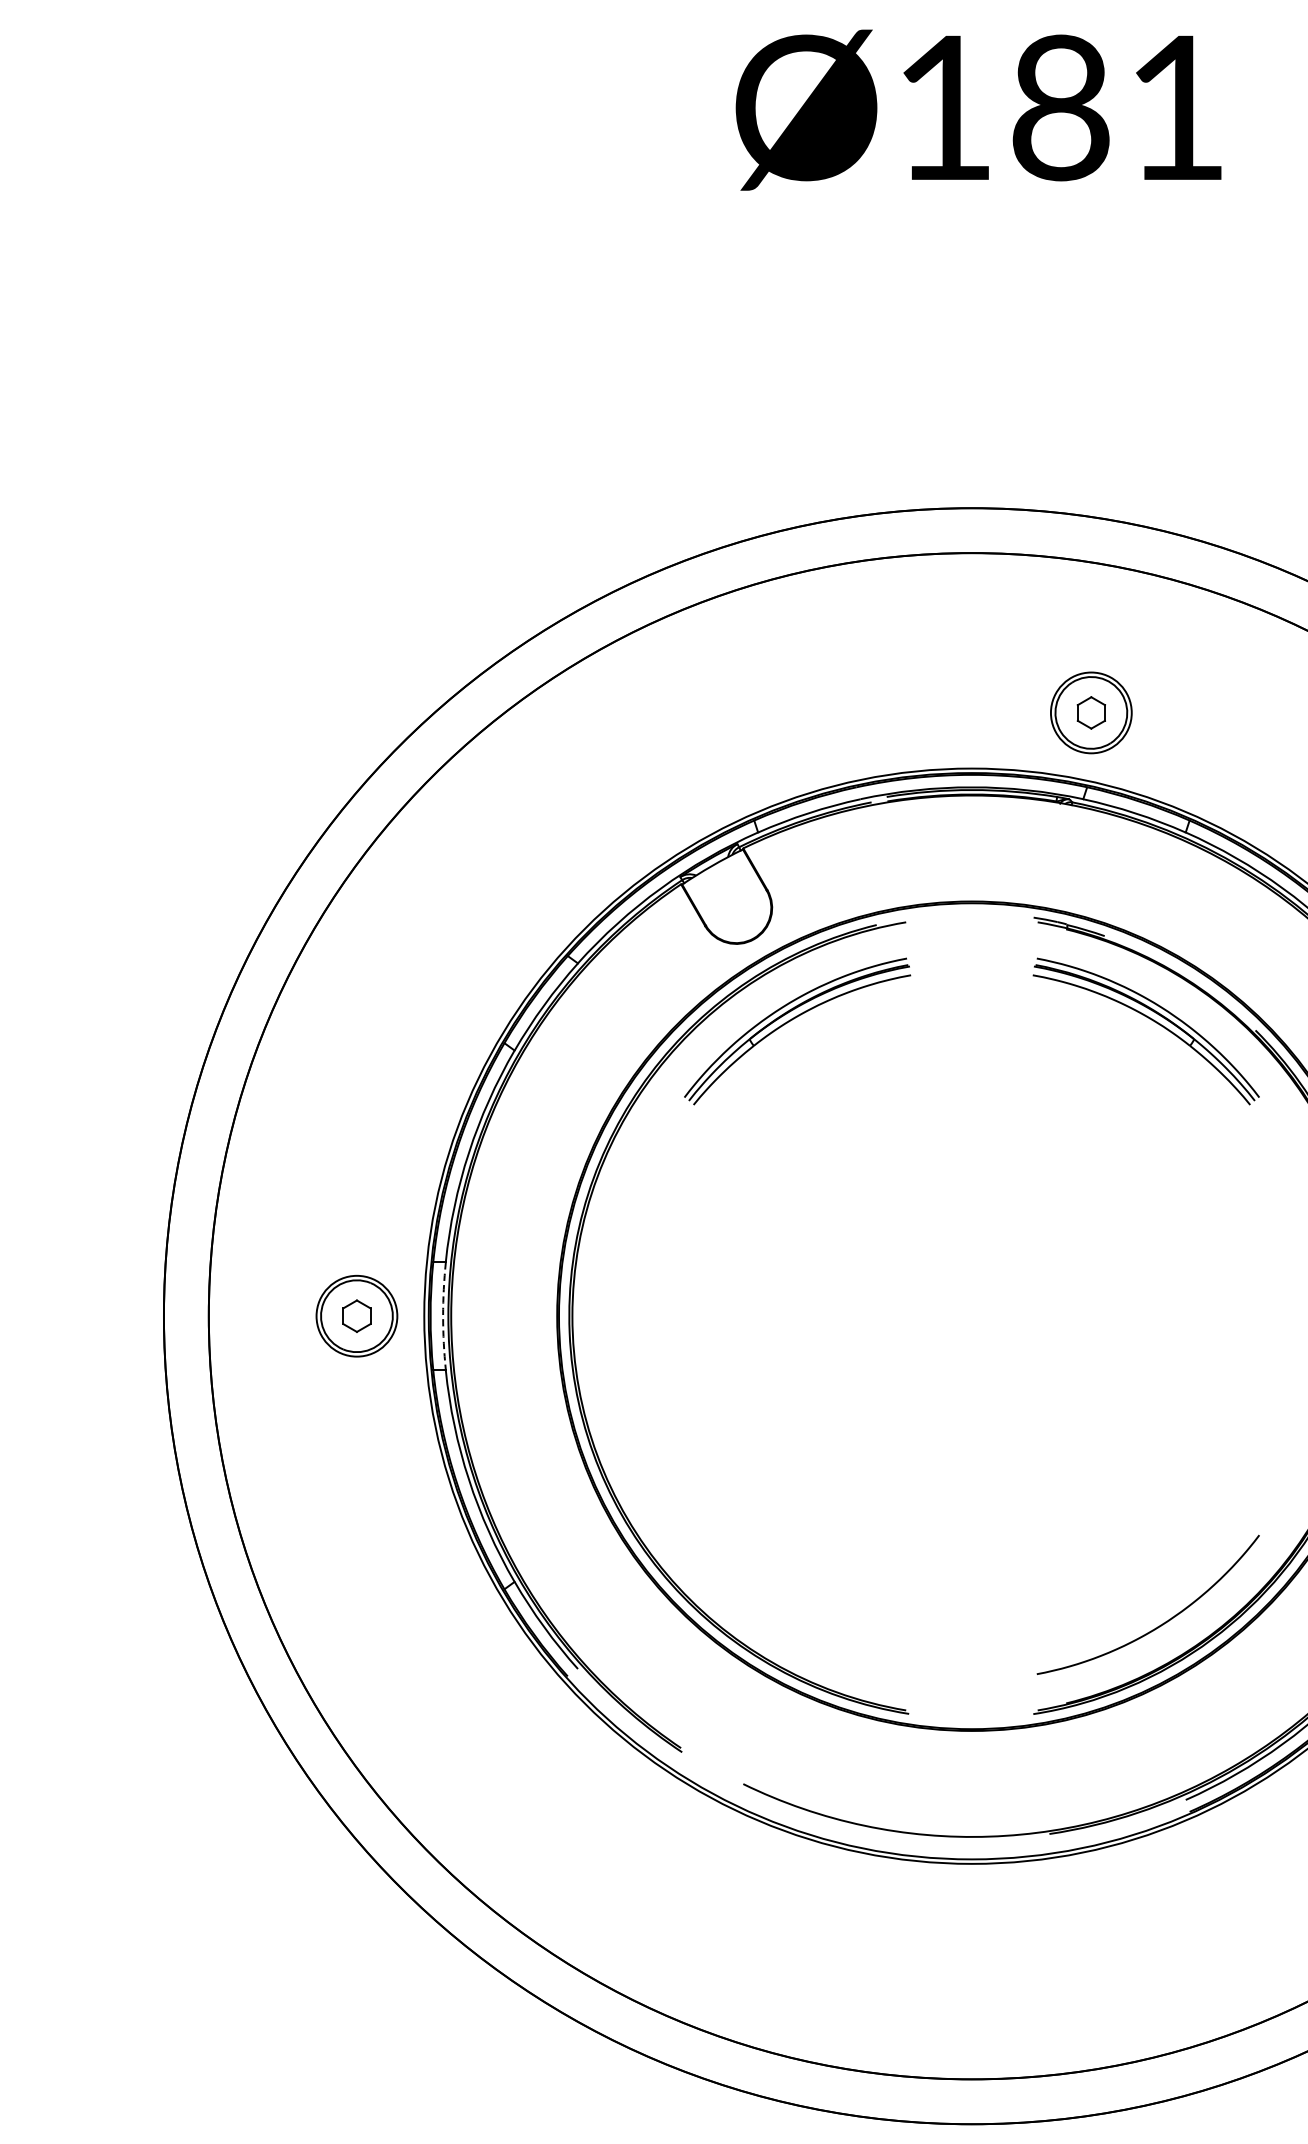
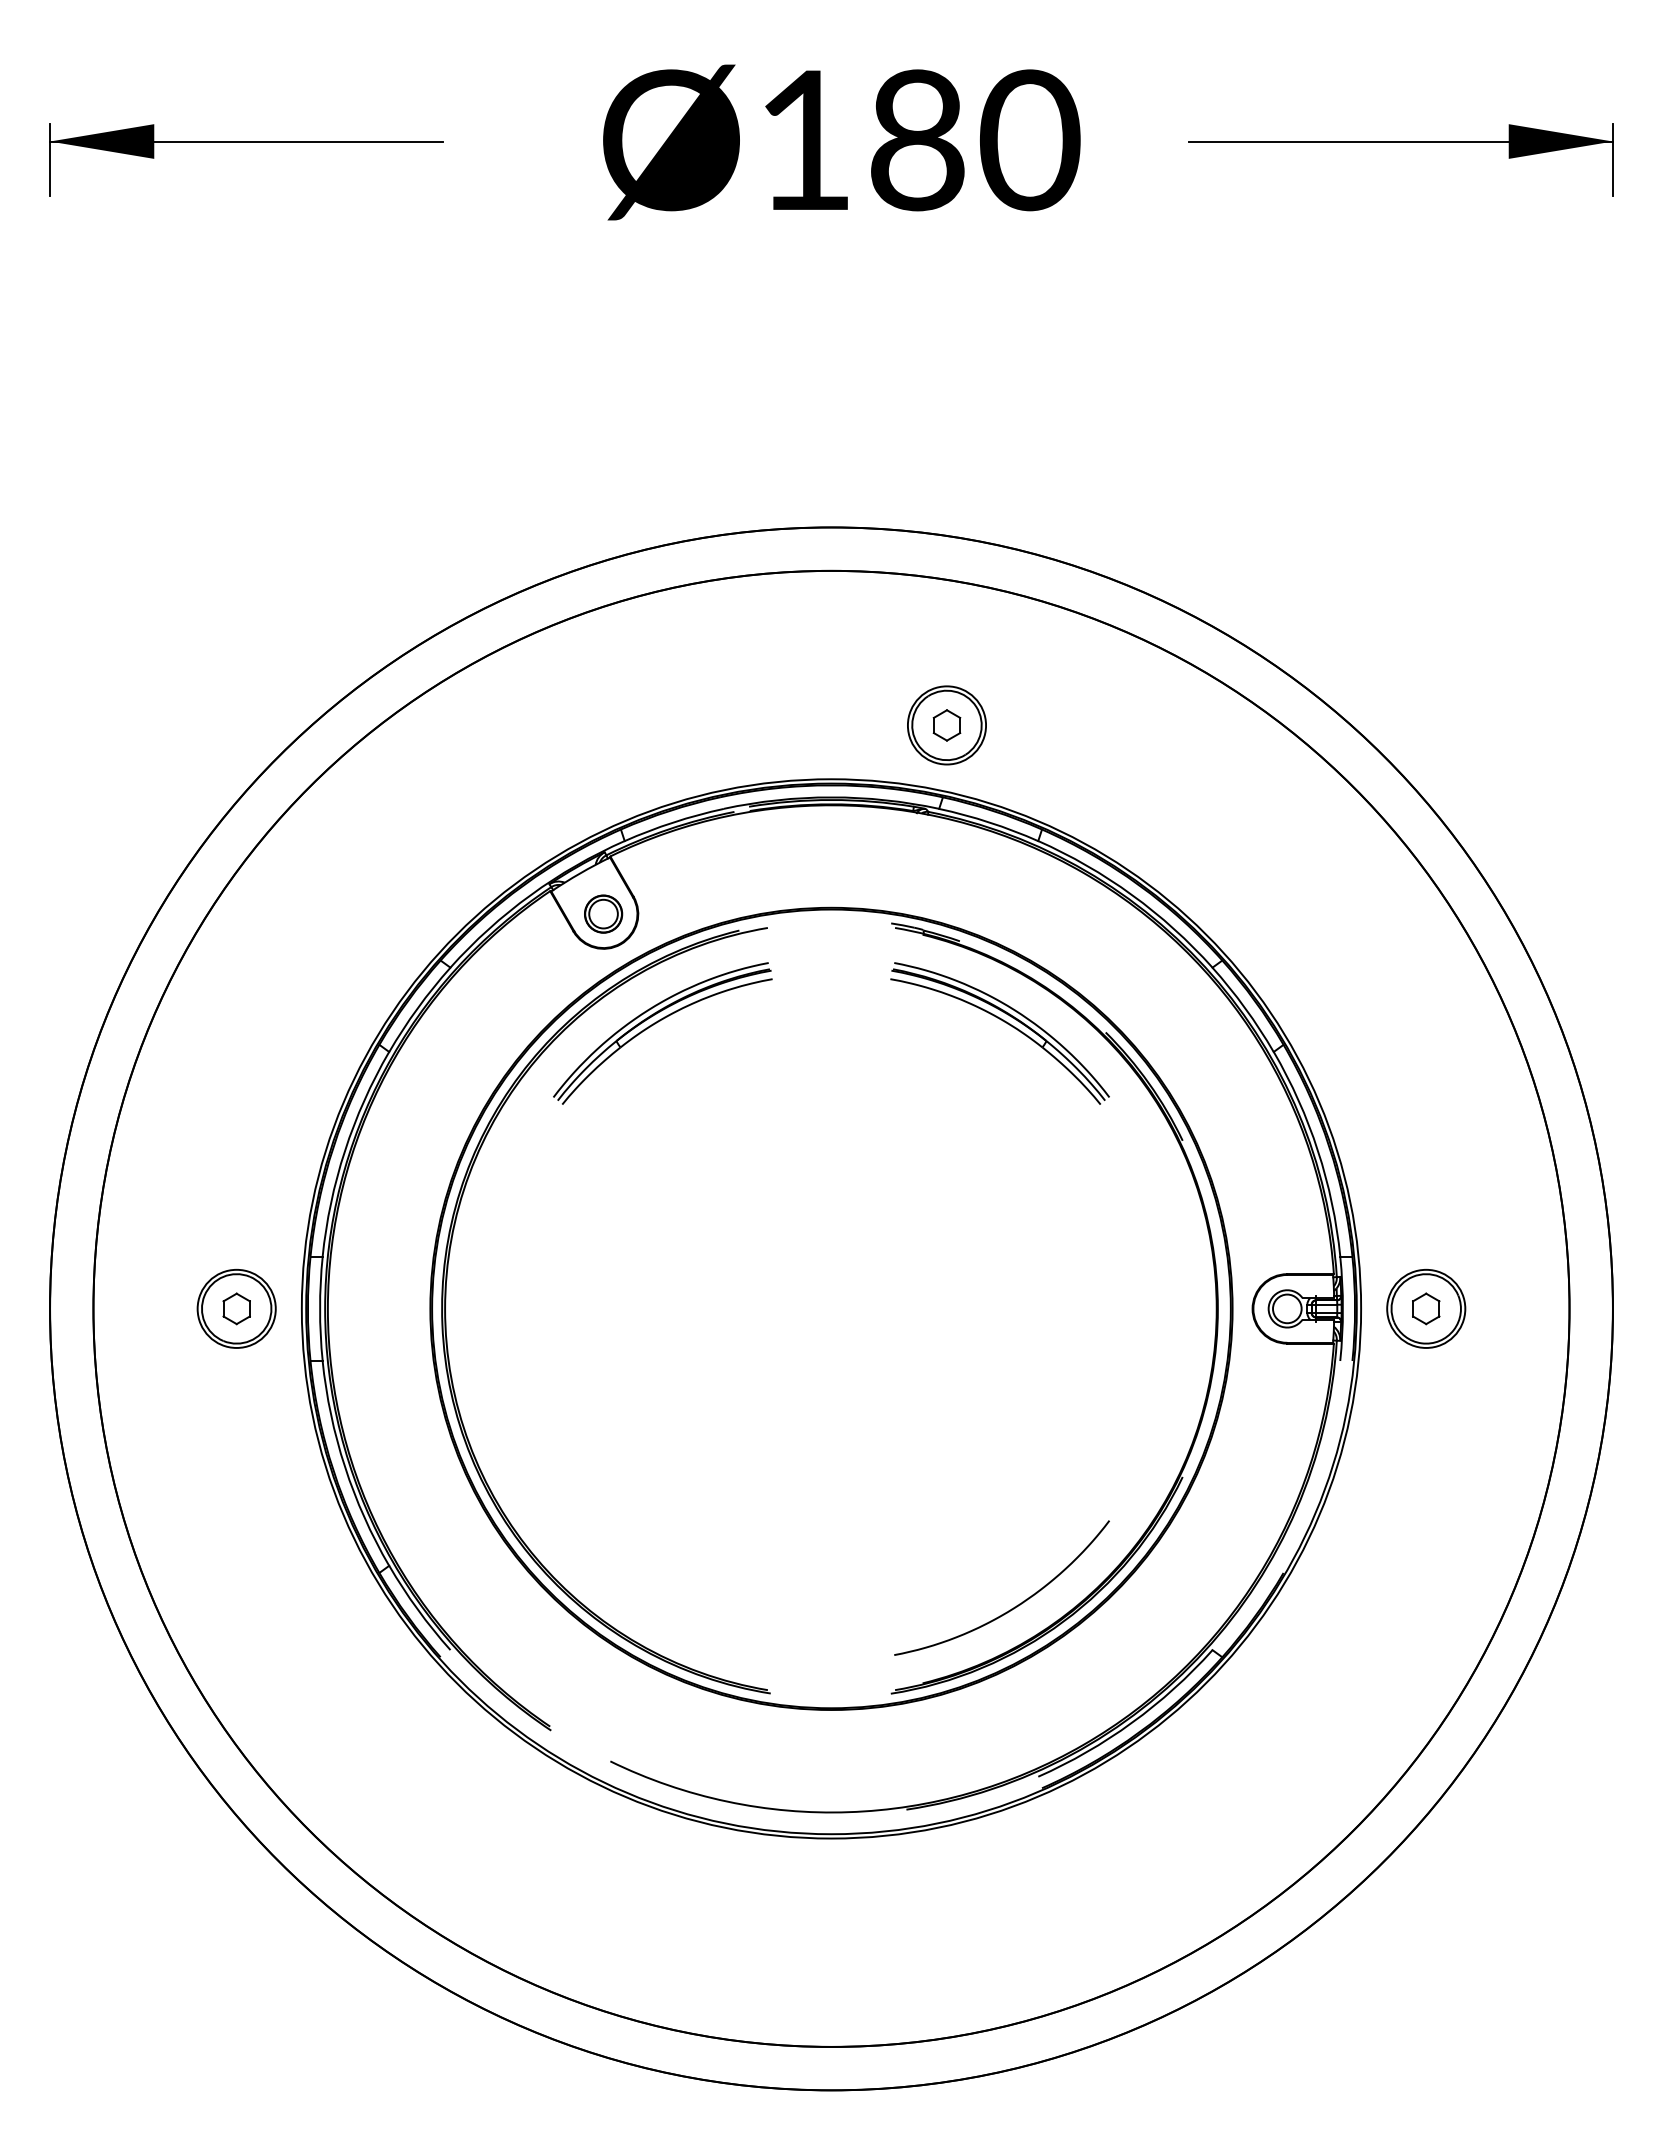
text: (1176, 108) -> (1029, 140), Ø181 -> Ø180
part: (367, 110) -> (246, 142), added
part: (736, 907) -> (603, 913), added
arc: (443, 1315) -> (320, 1308), dashed -> solid

